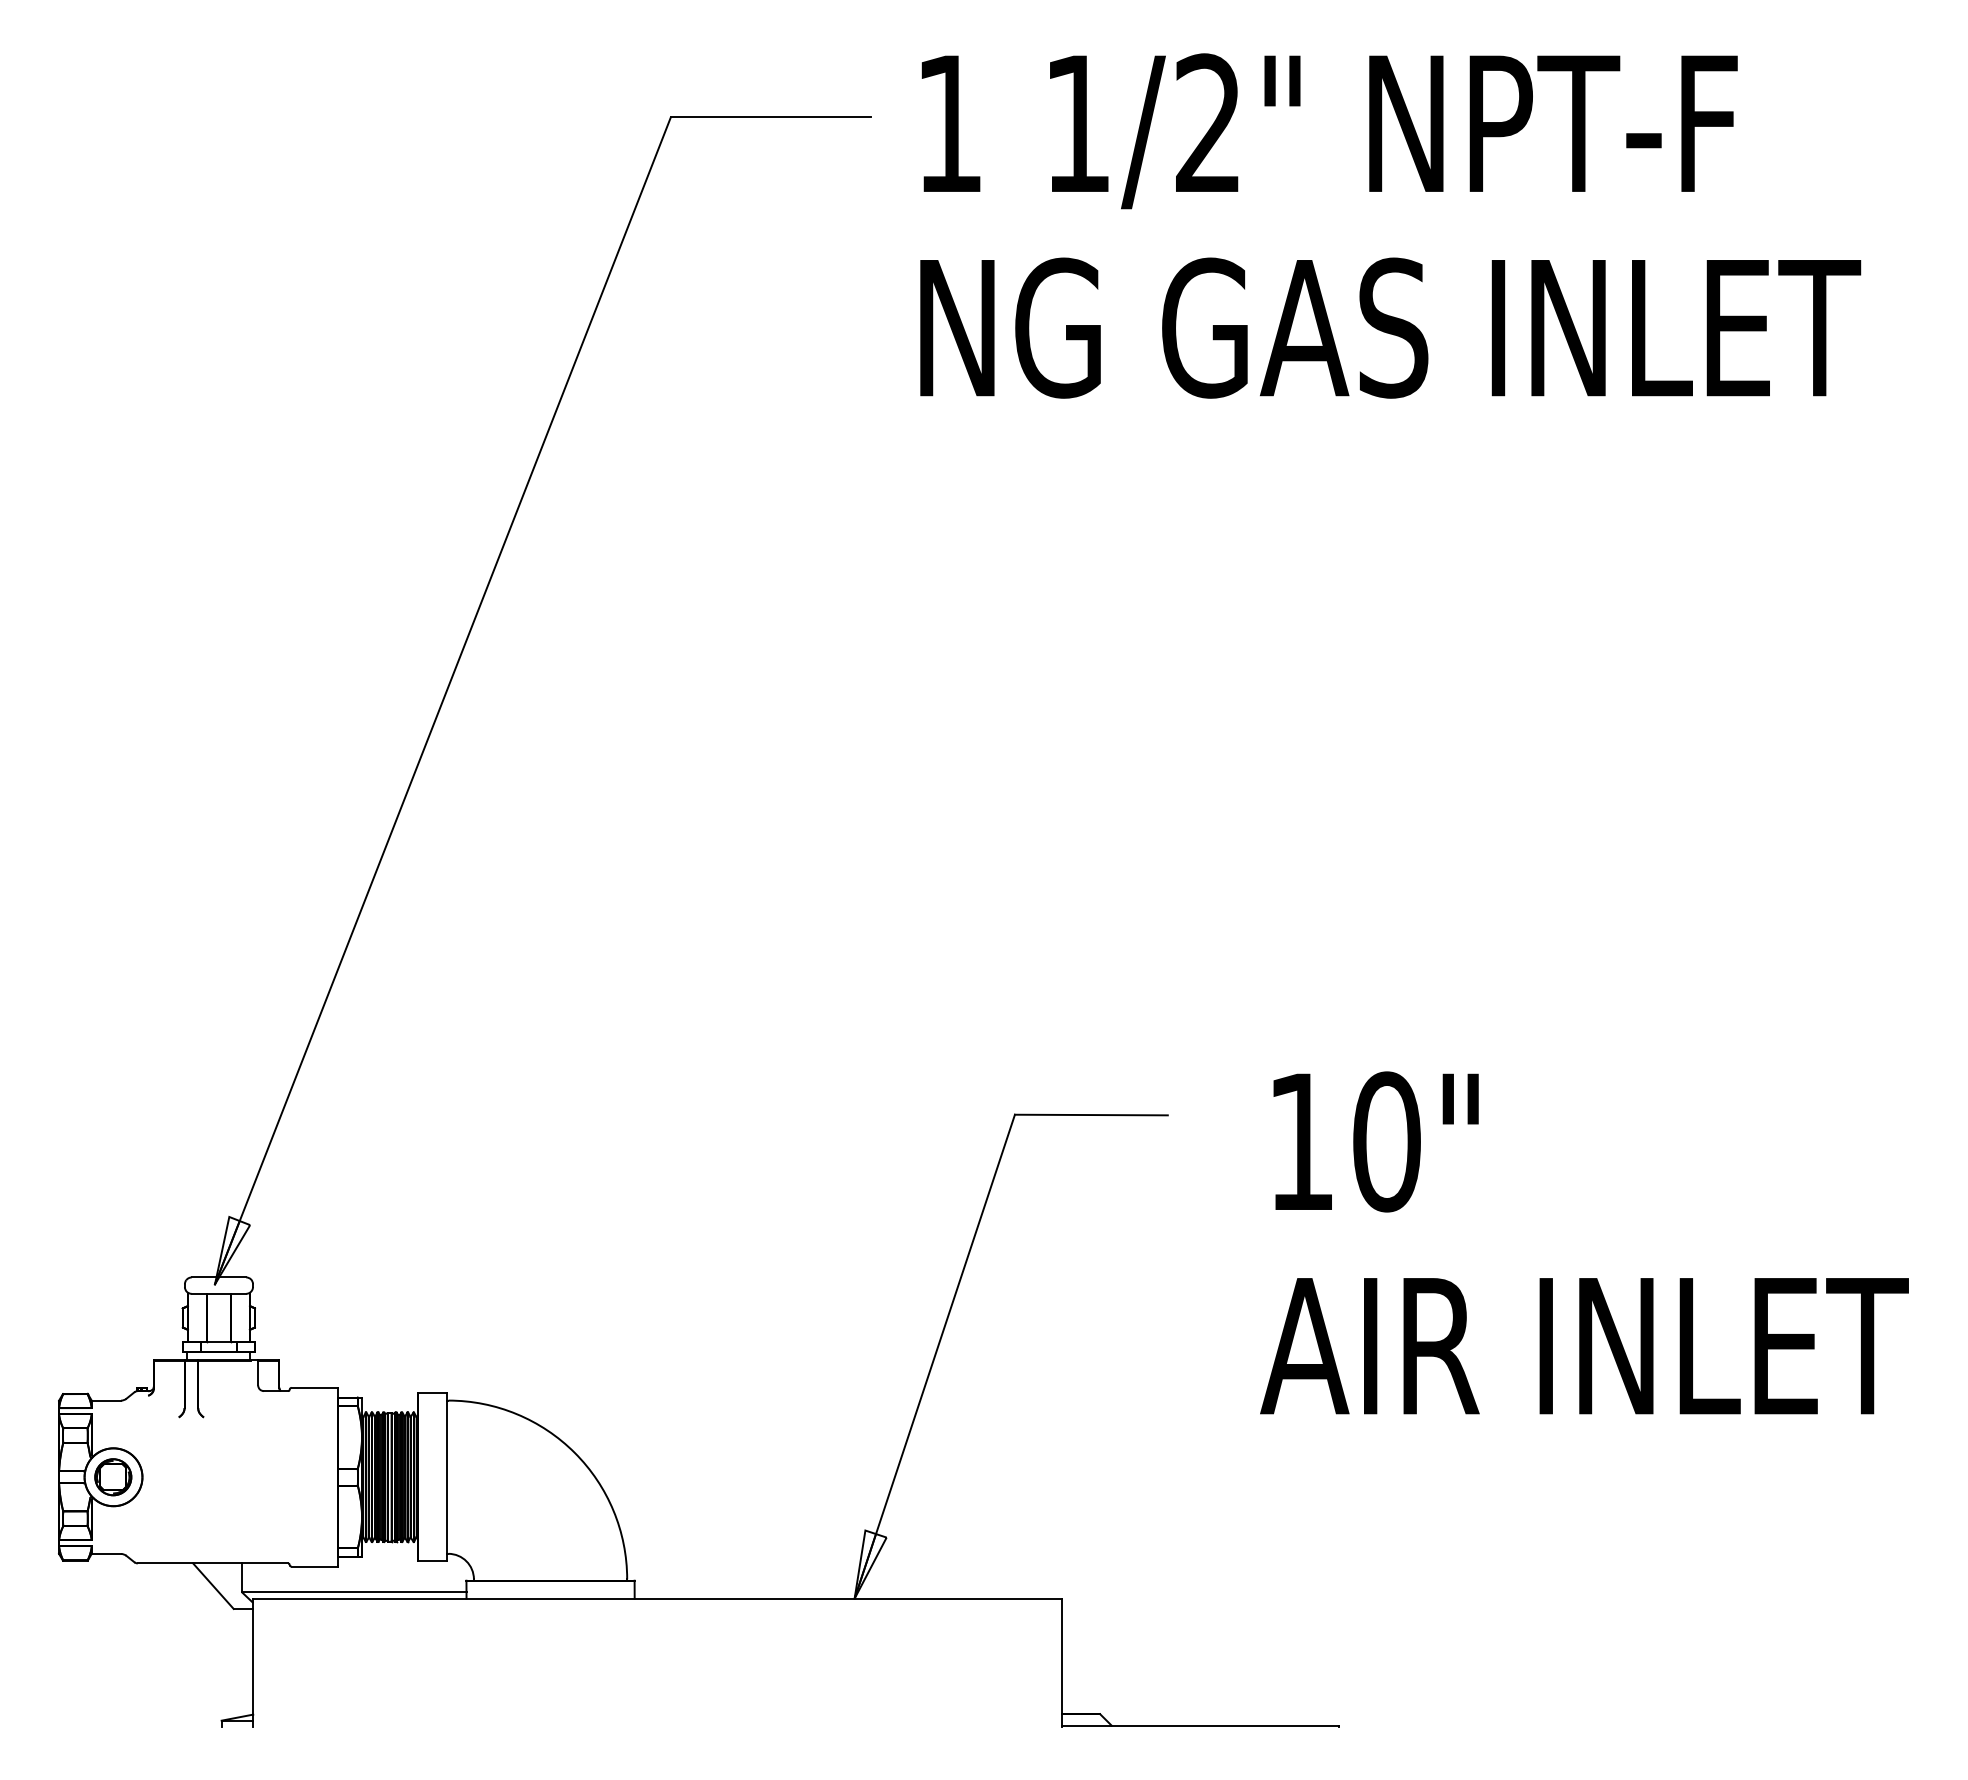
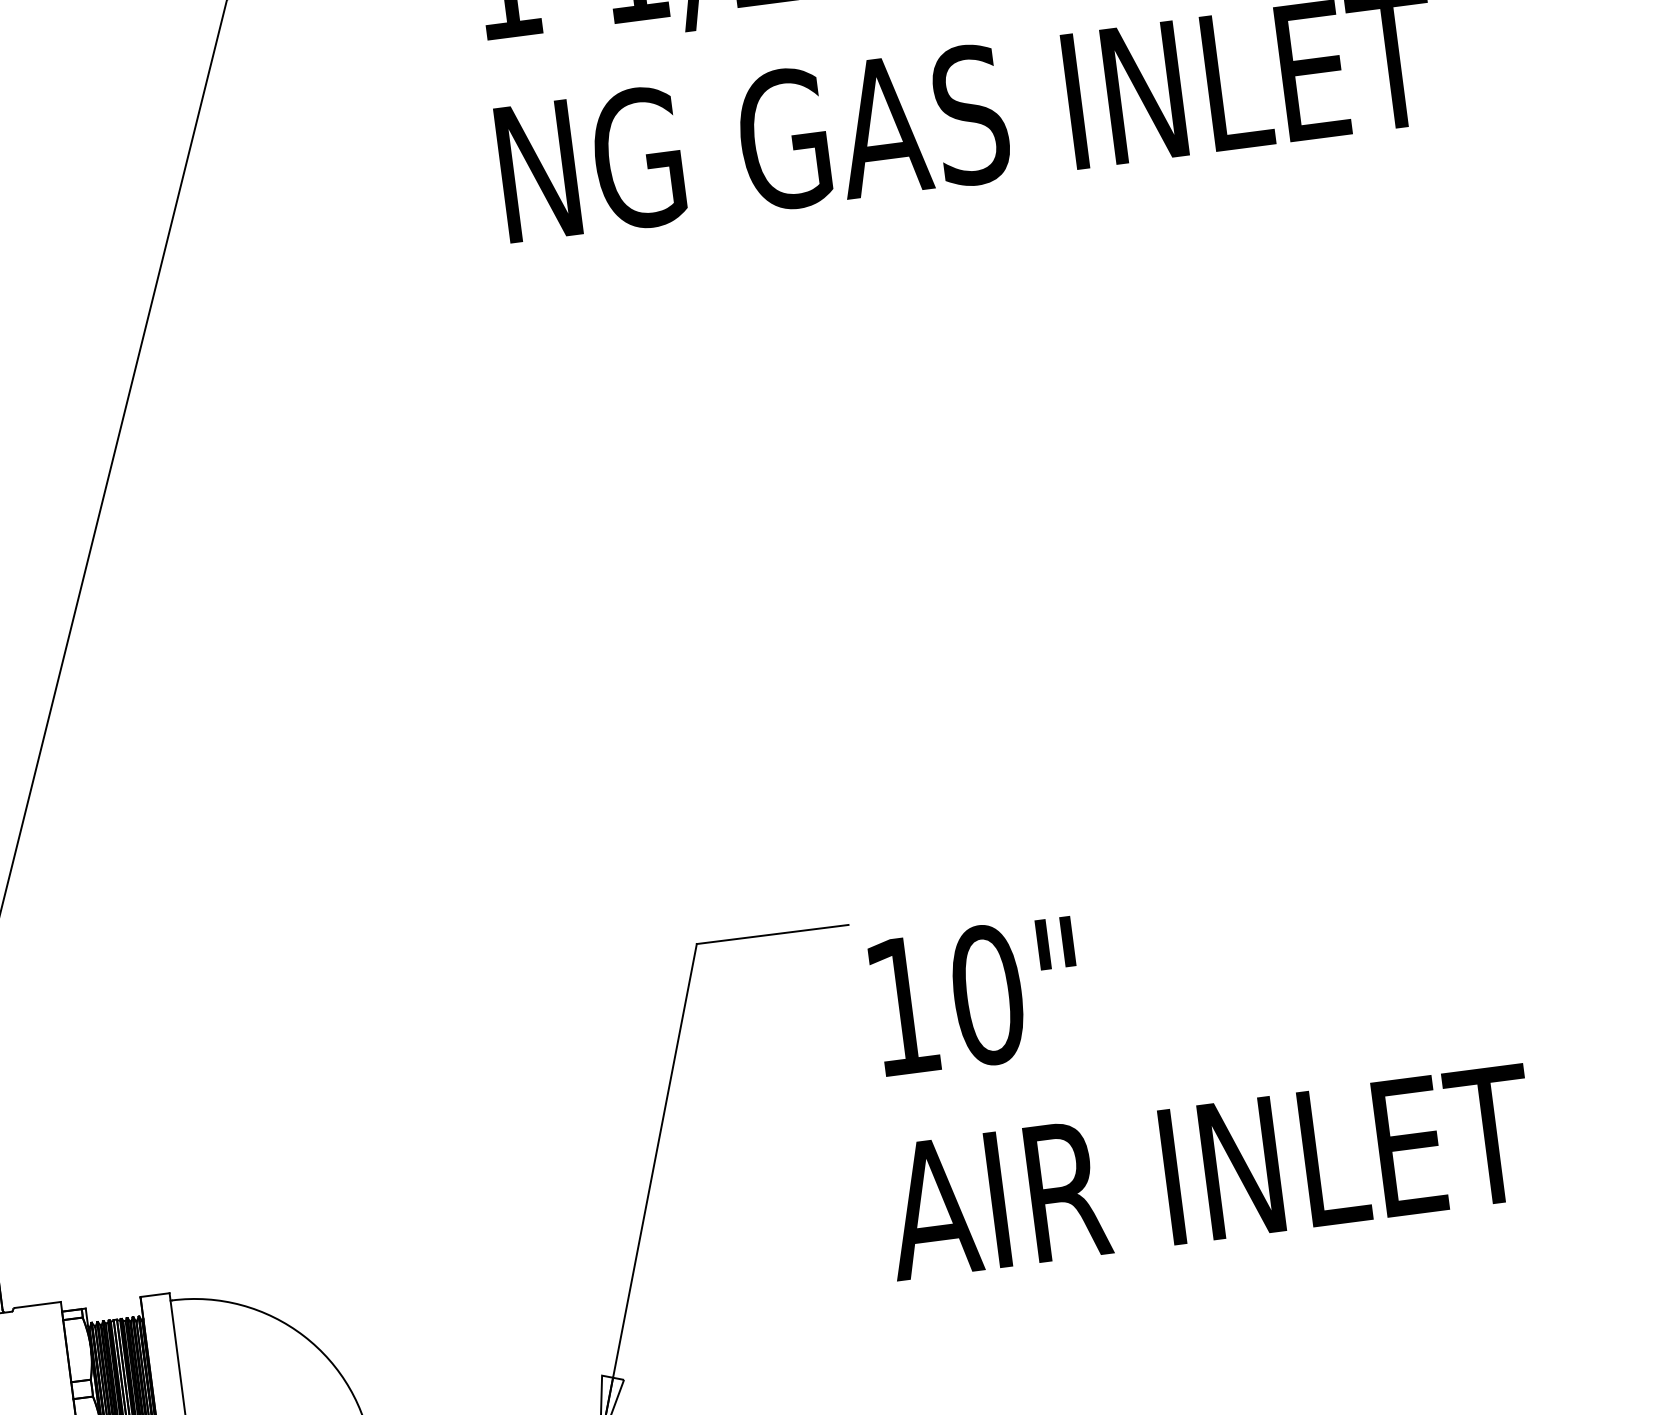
text: (1584, 1242) -> (1196, 1069), moved

